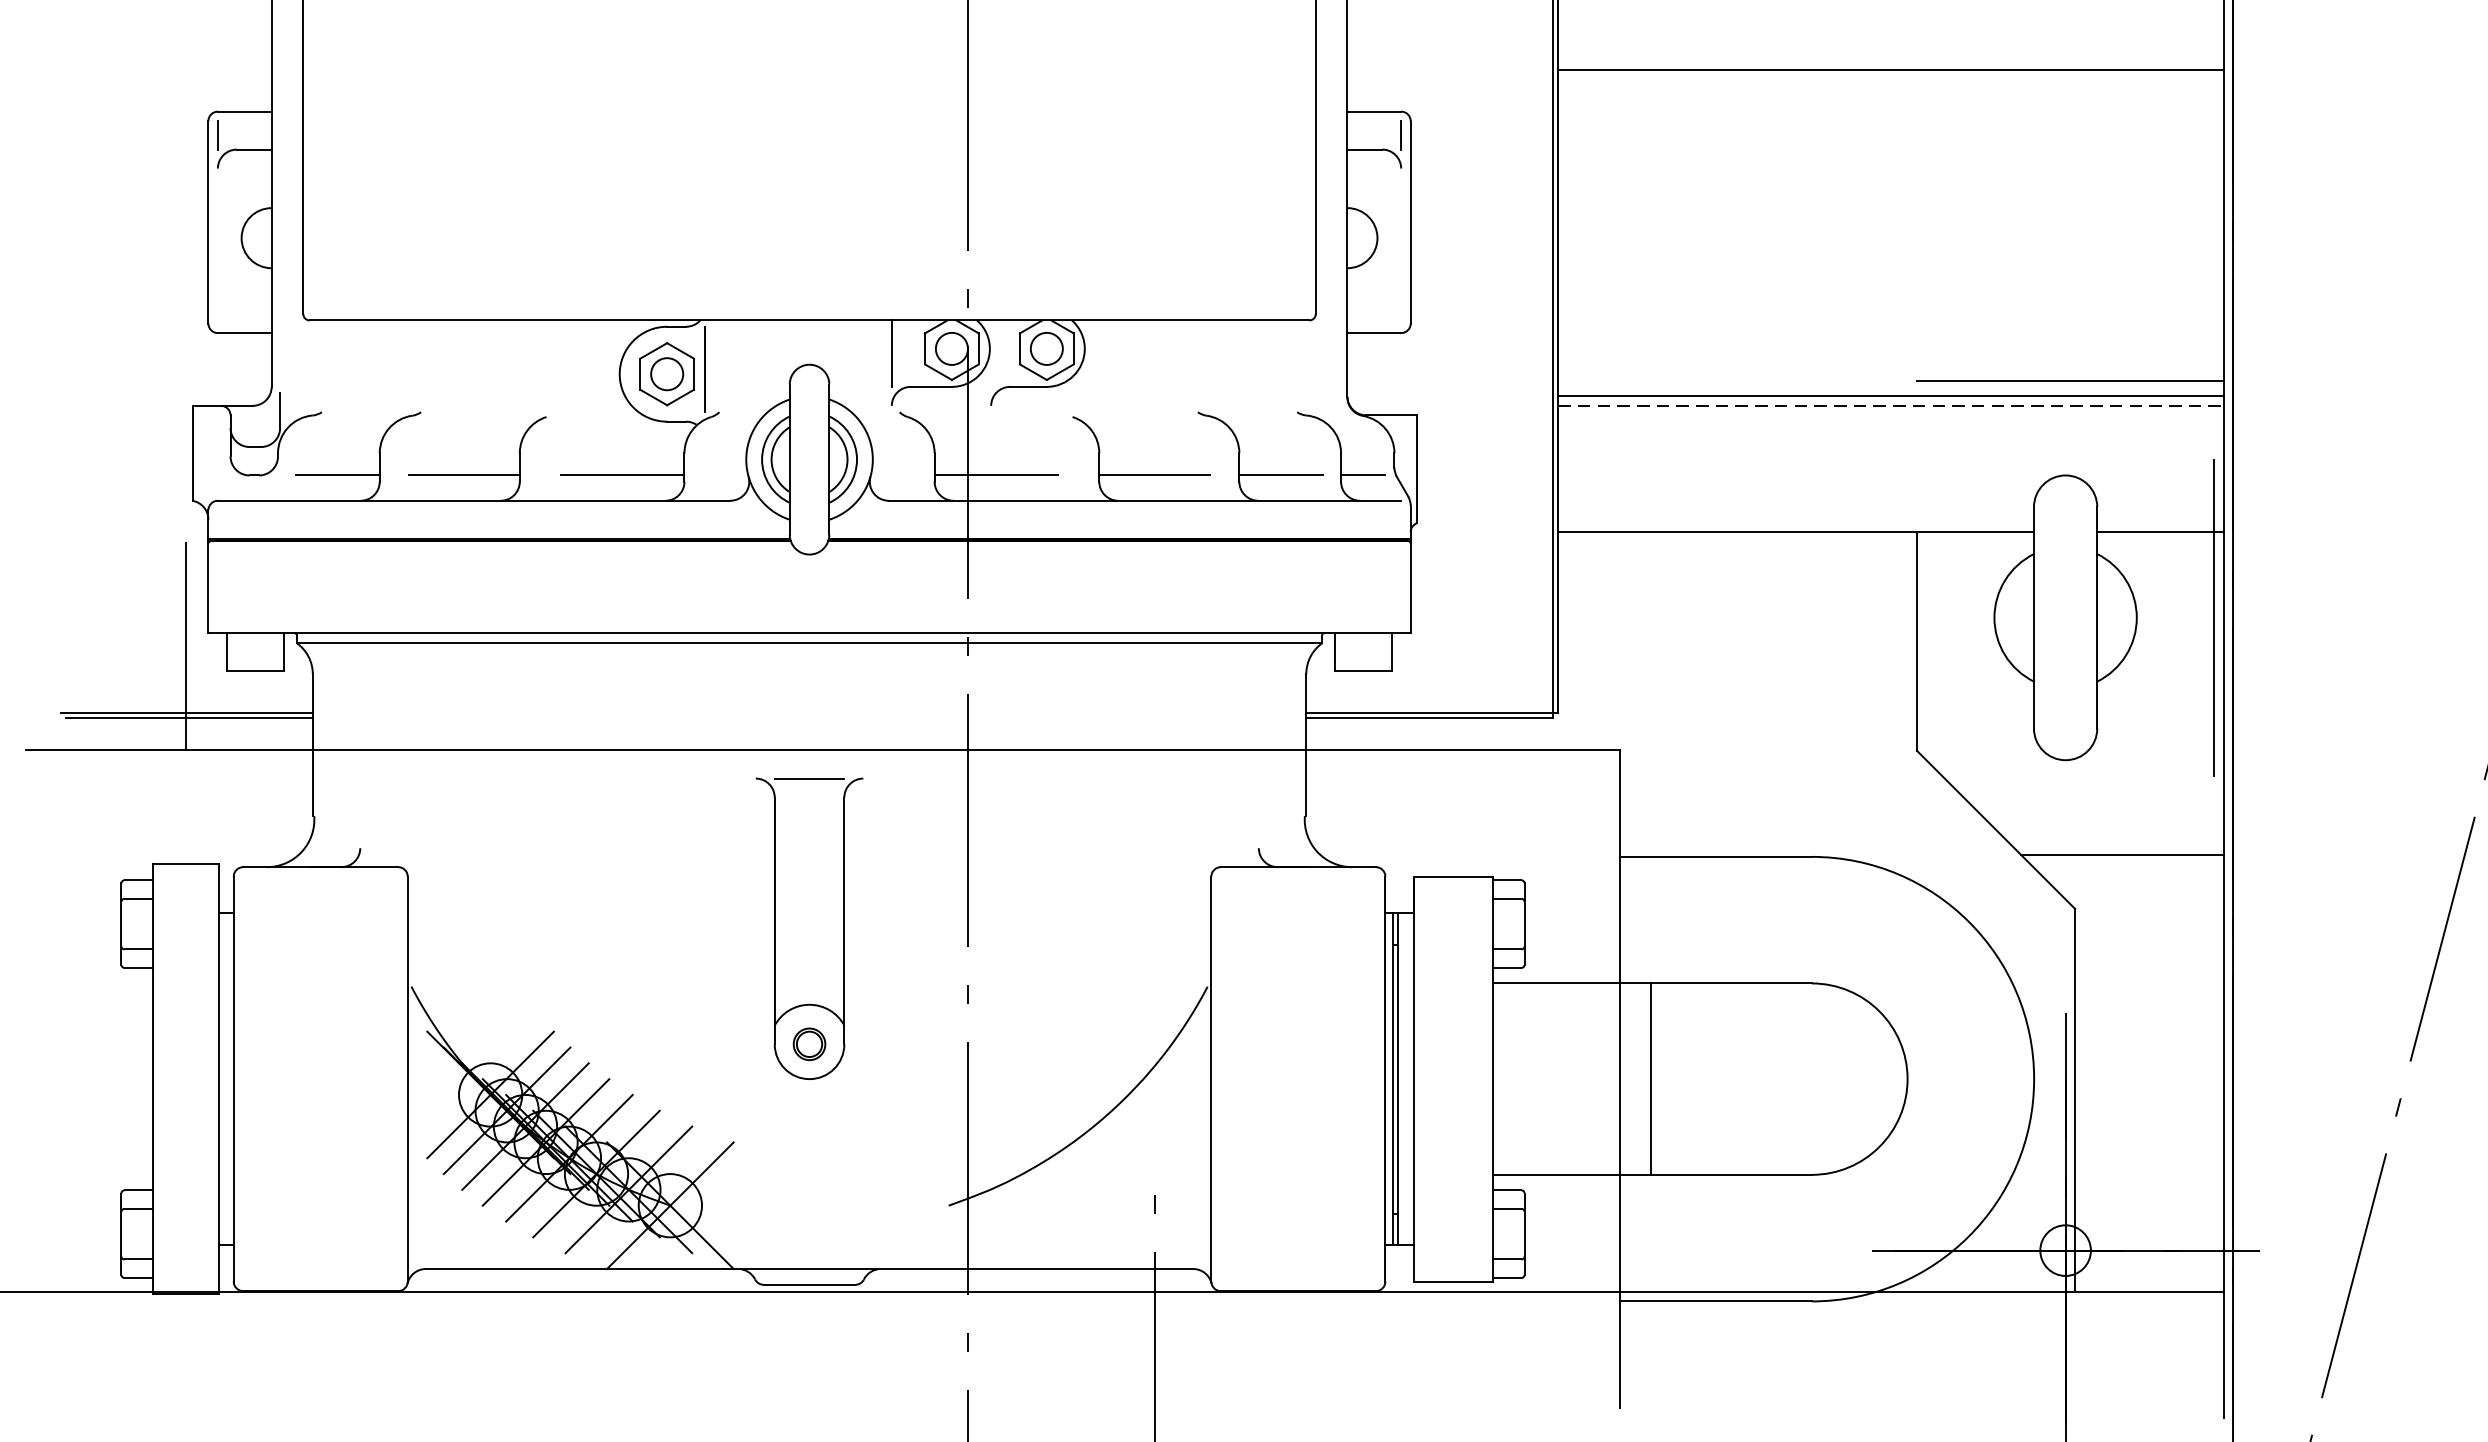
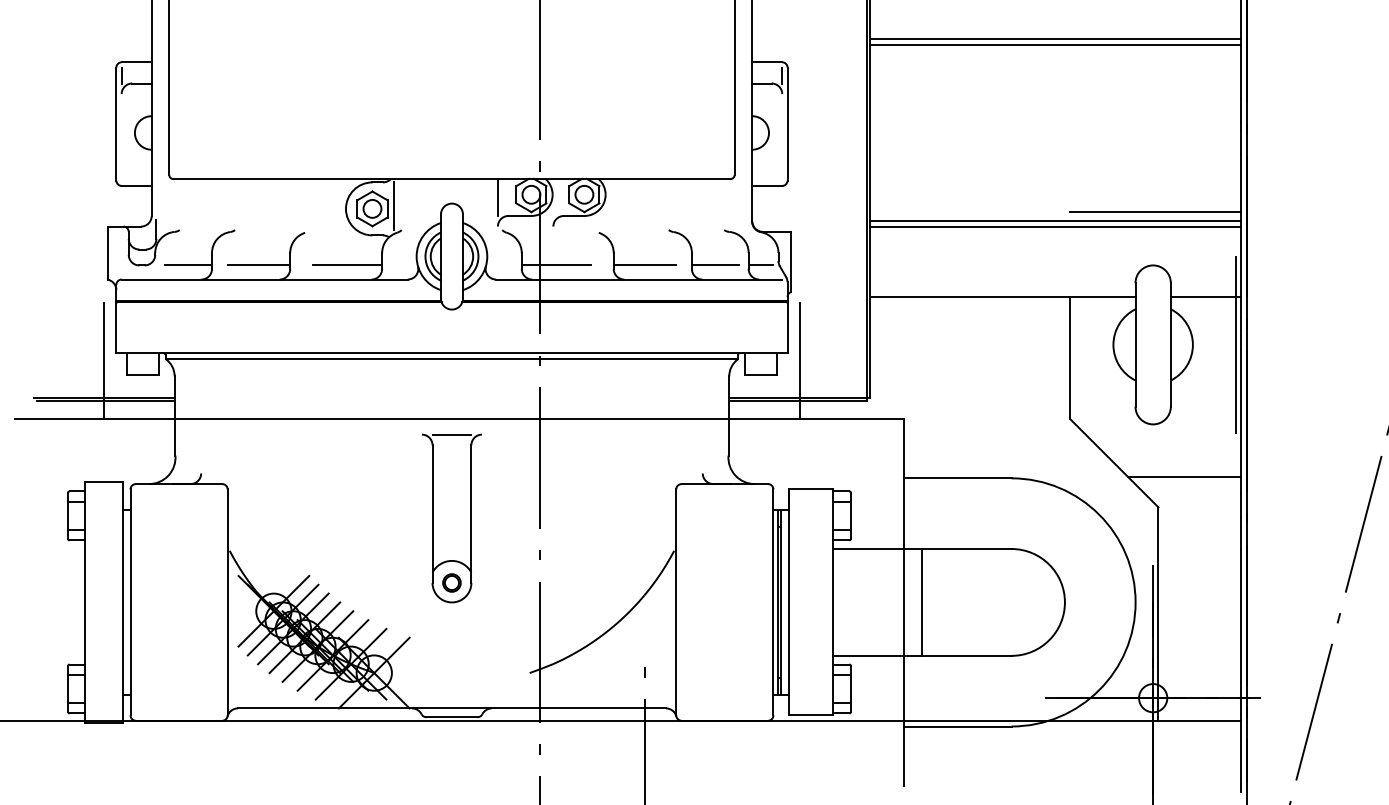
line: (1890, 79) -> (1055, 44), added
line: (1890, 405) -> (1055, 226), dashed -> solid
line: (1432, 645) -> (799, 360), added

